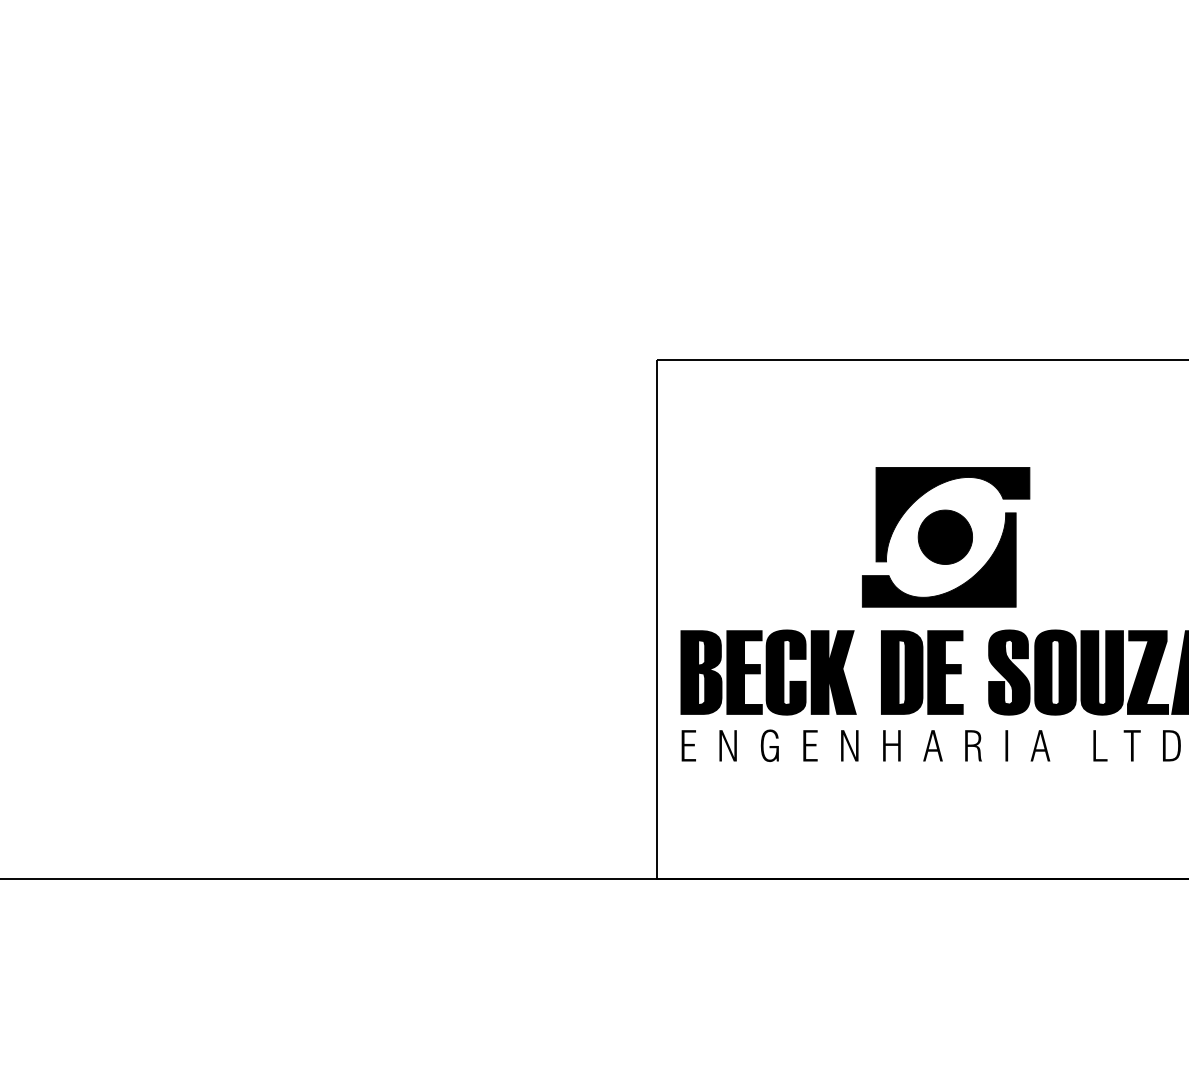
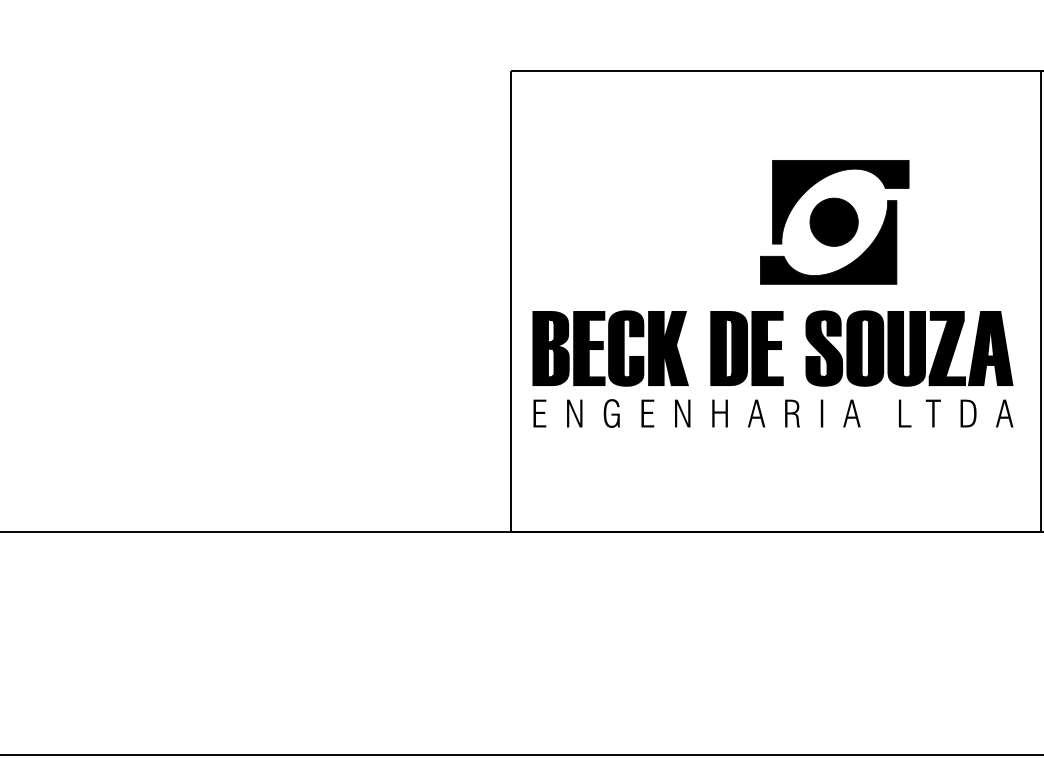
part: (946, 537) -> (835, 222), moved

